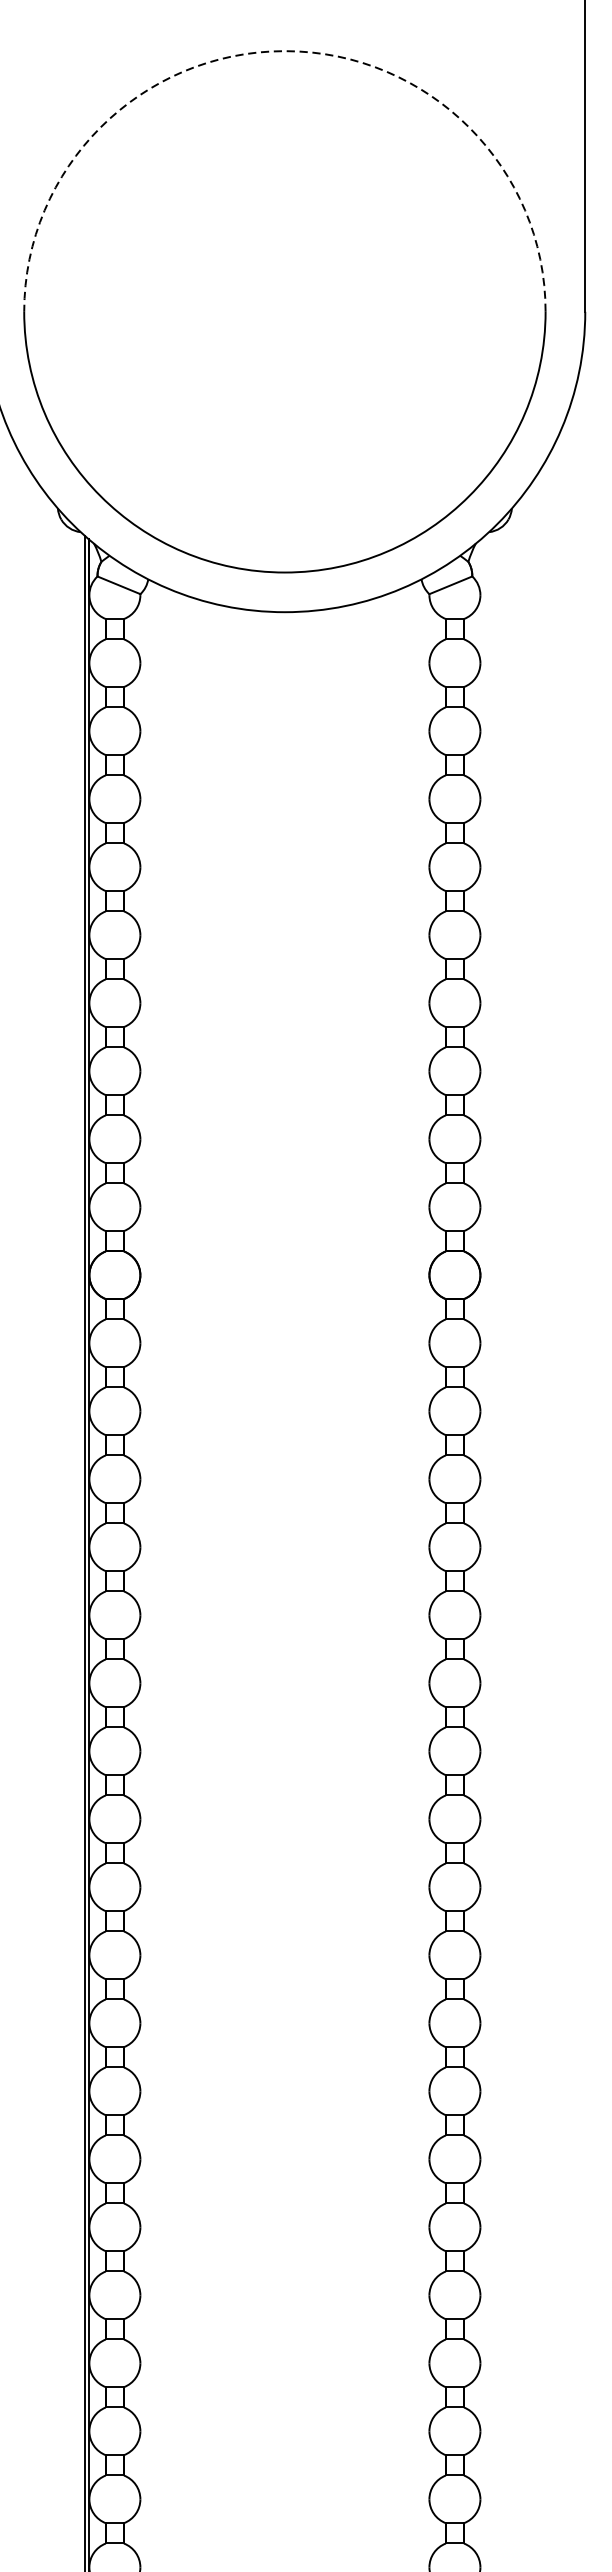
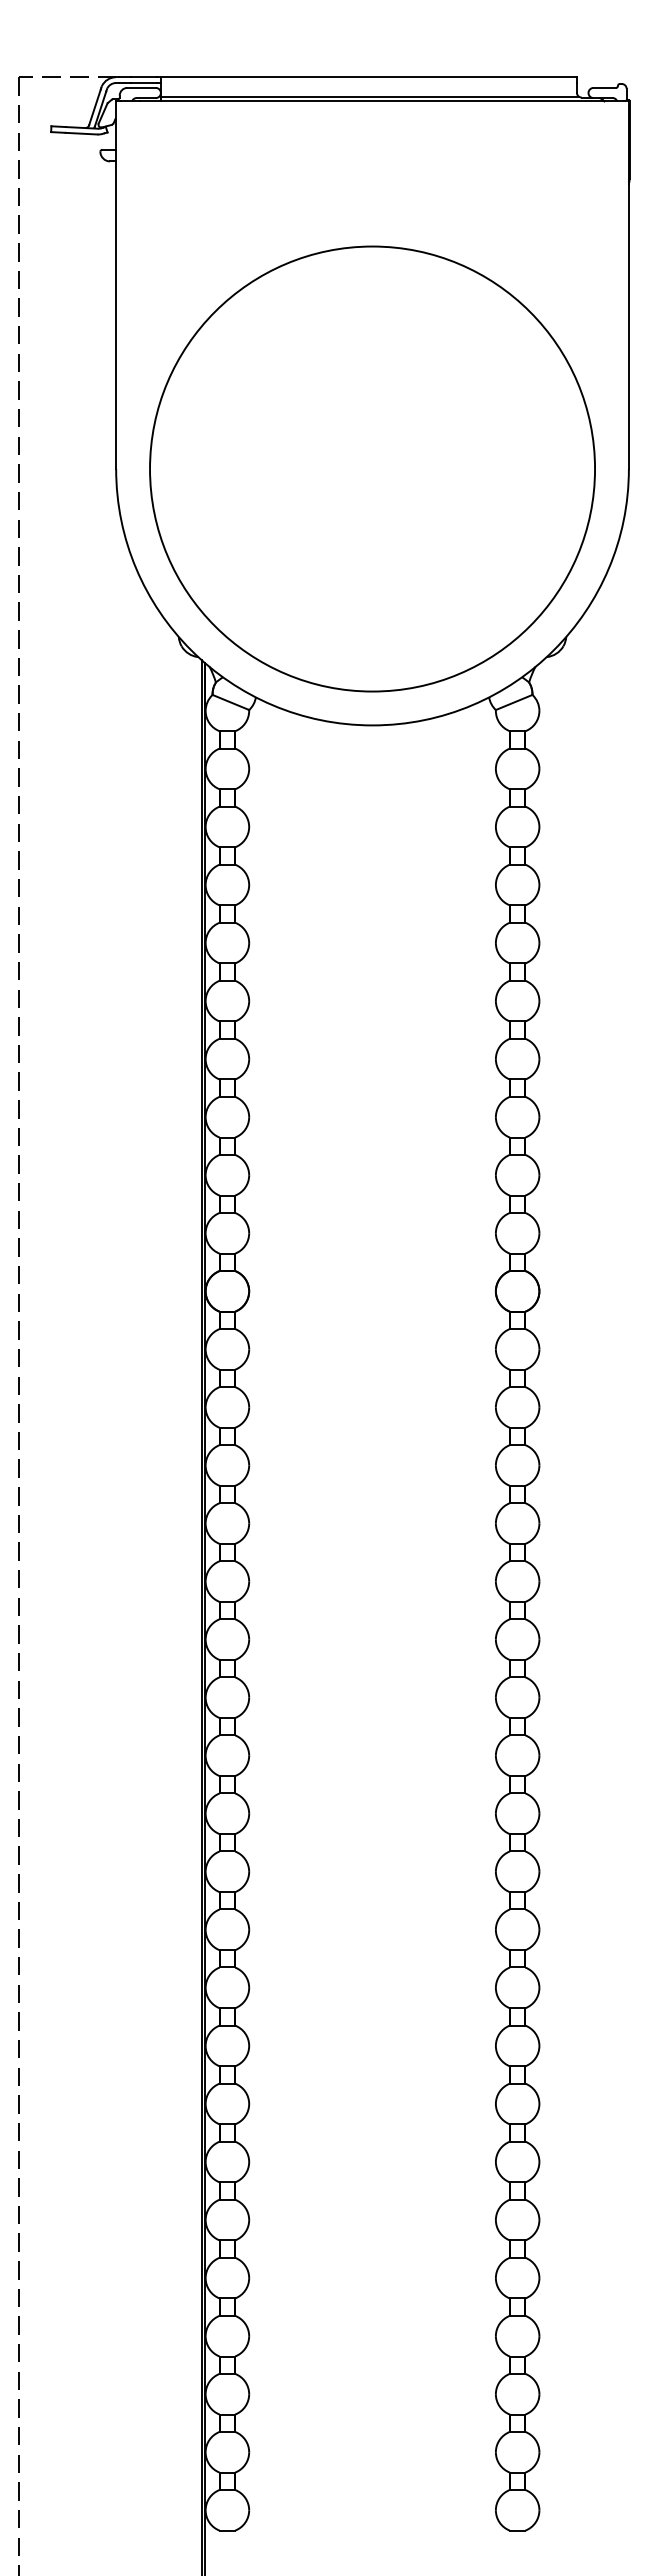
arc: (284, 51) -> (372, 246), dashed -> solid

